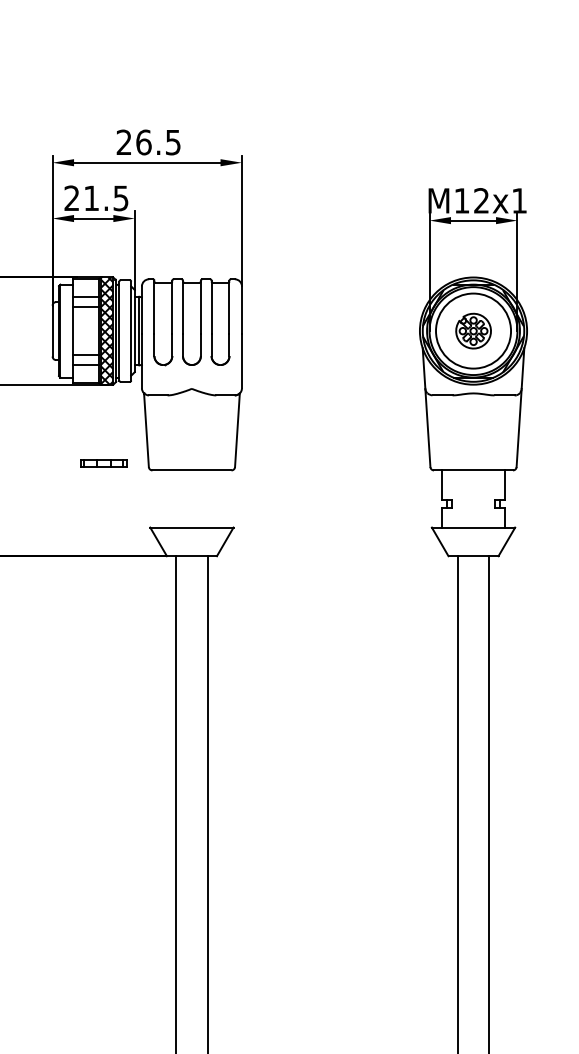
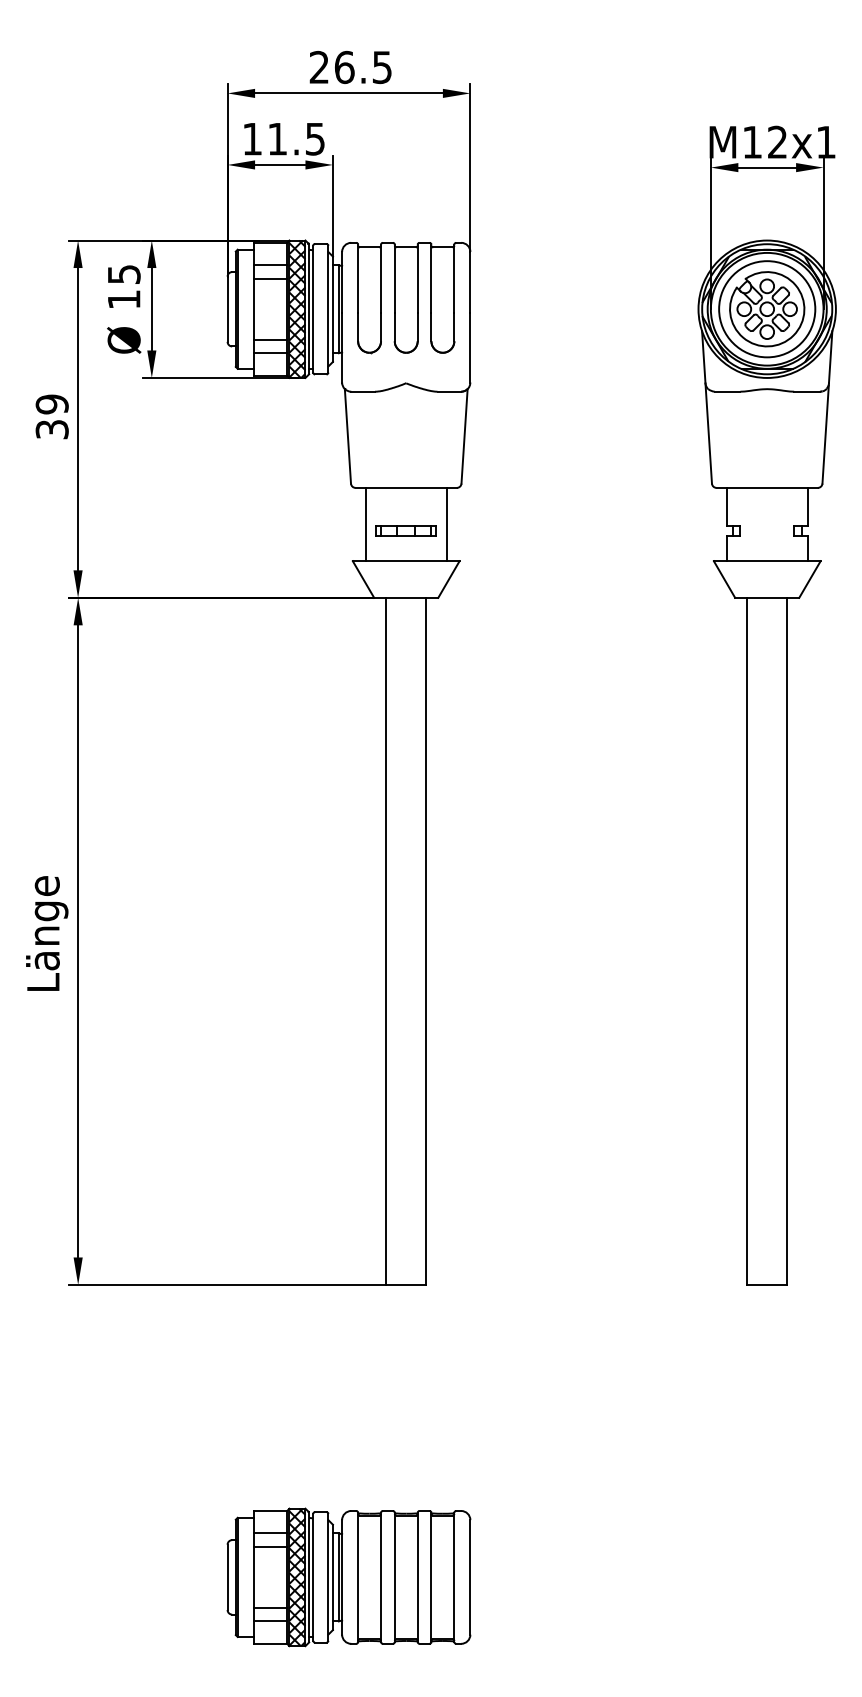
text: (71, 197) -> (251, 138), 21.5 -> 11.5
part: (473, 331) -> (767, 309), size x1.67
part: (103, 463) -> (405, 530), moved
line: (160, 498) -> (365, 524), added
line: (223, 498) -> (446, 524), added

